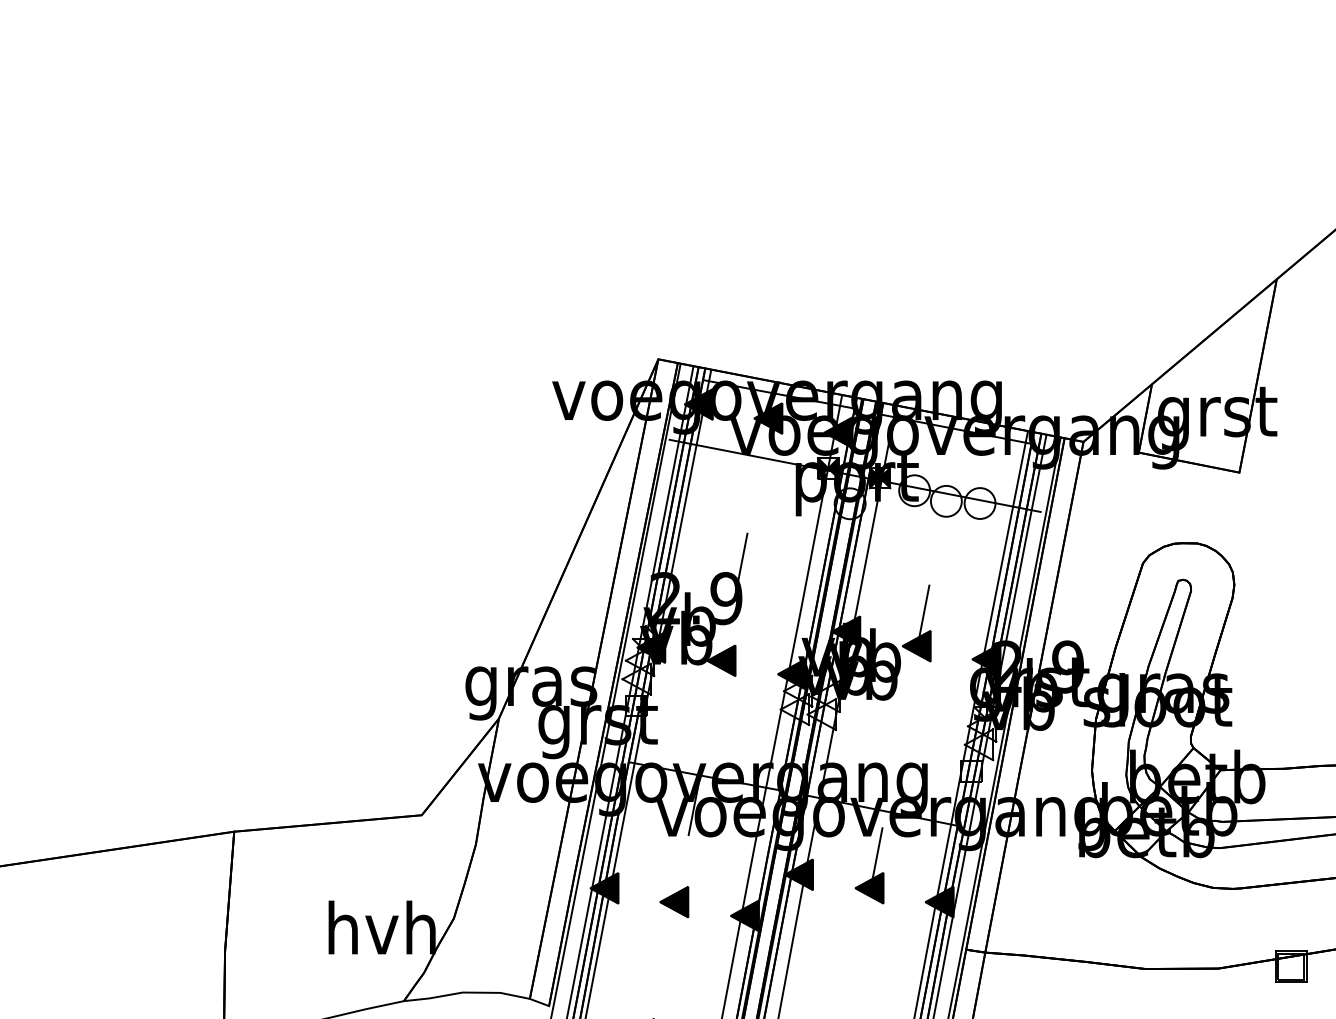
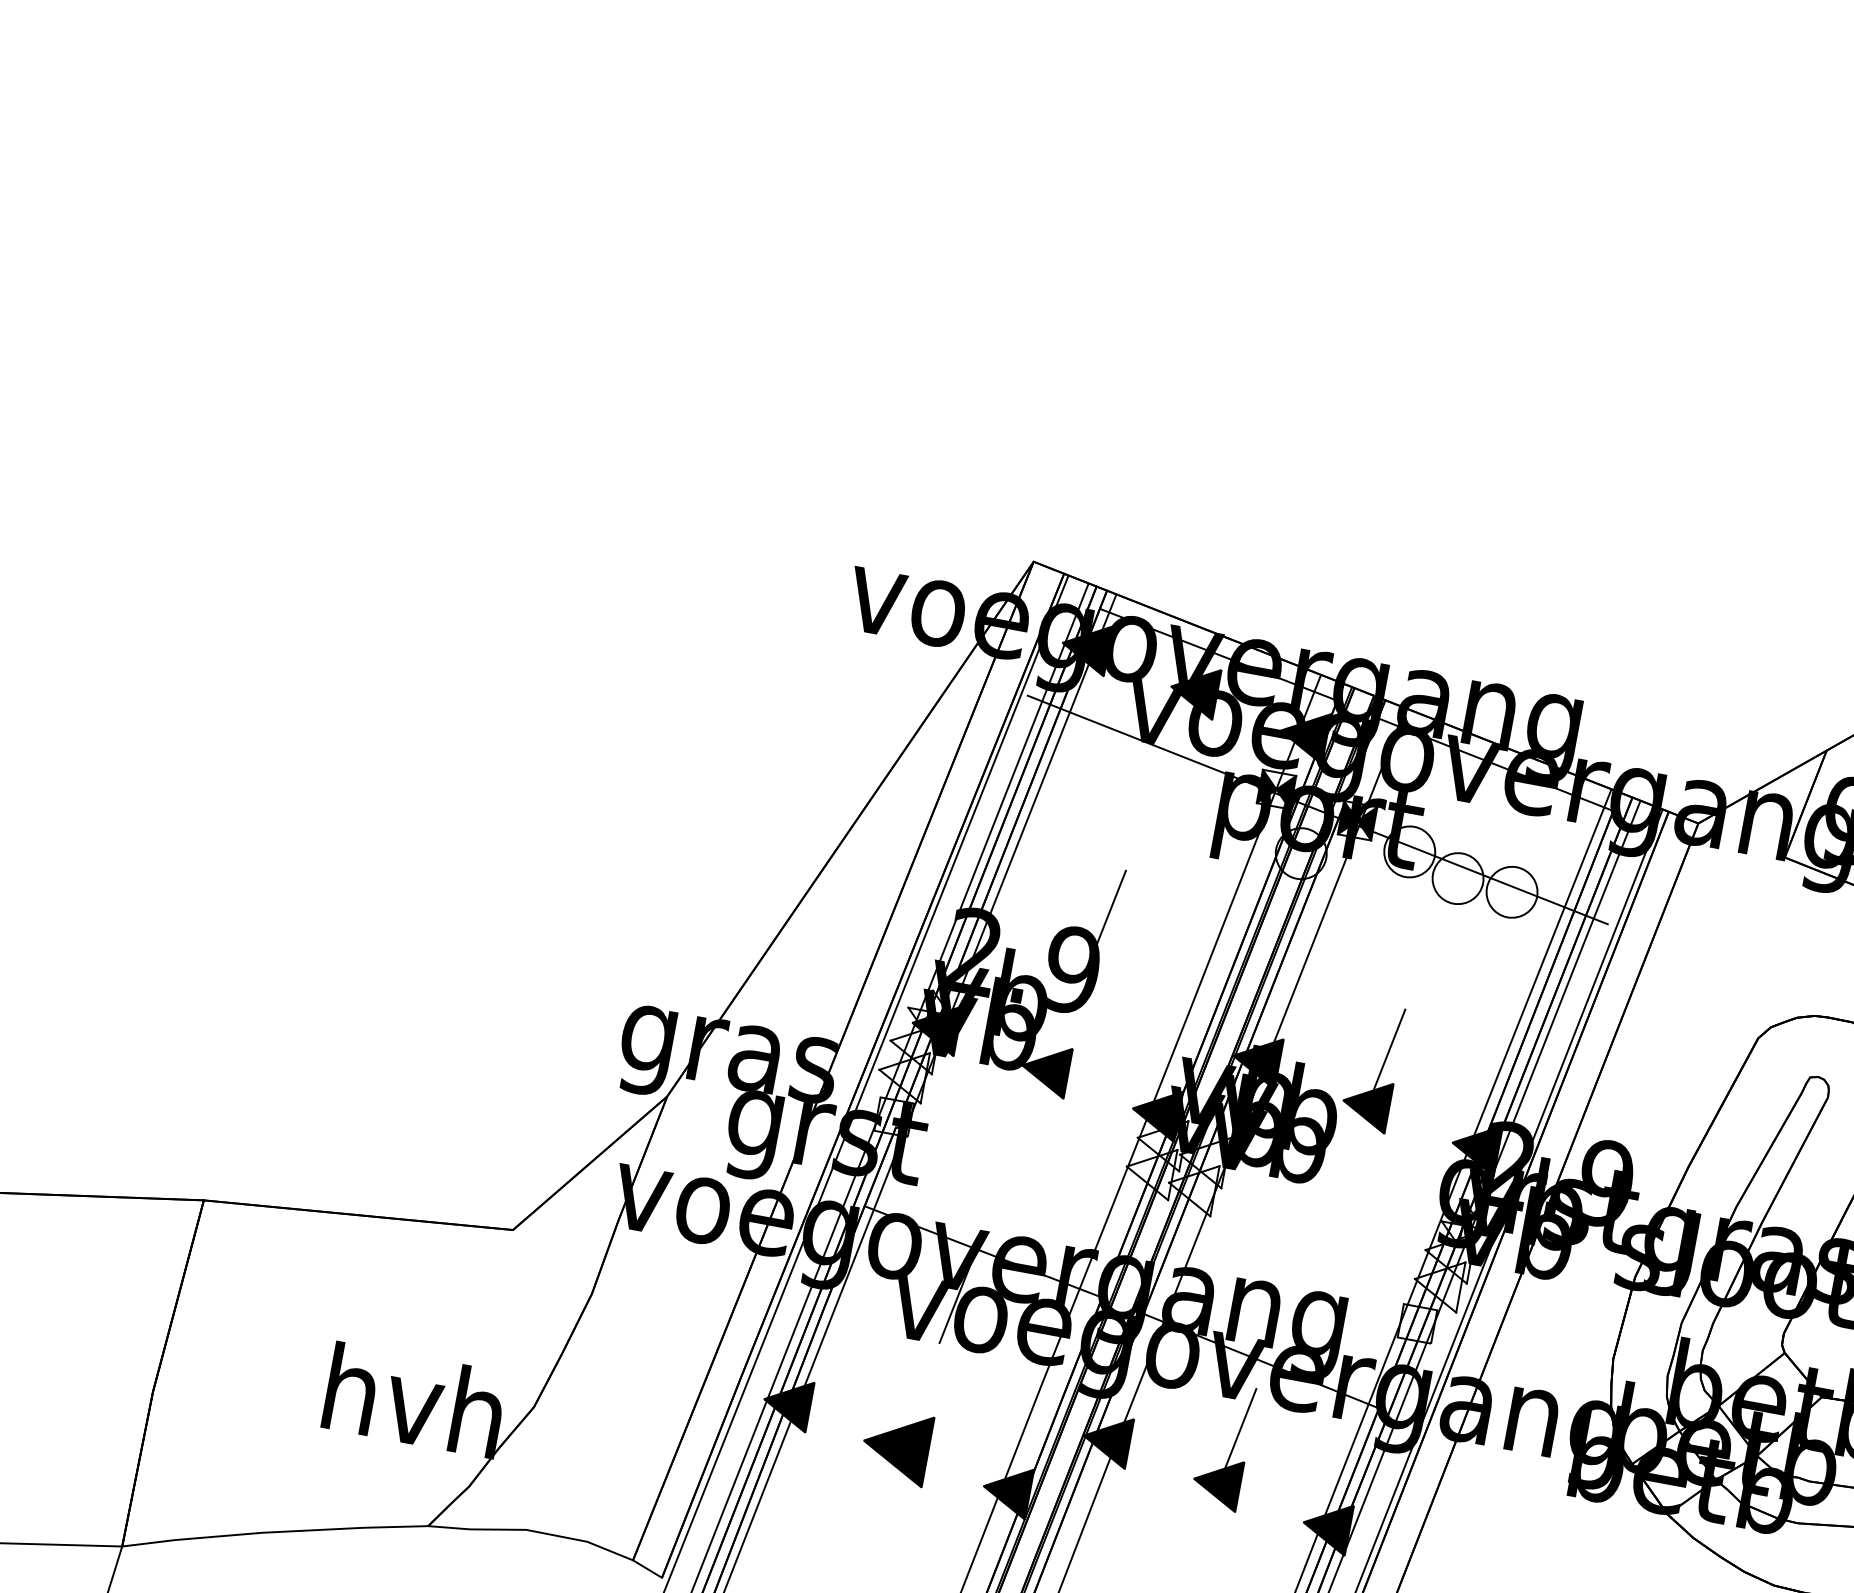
part: (674, 902) -> (896, 1447), size x1.4

